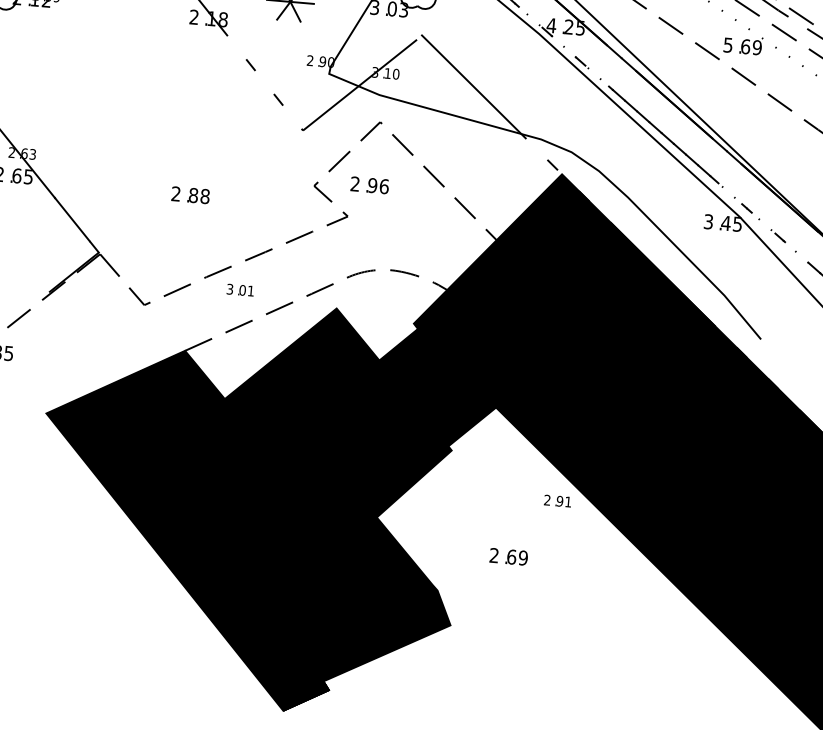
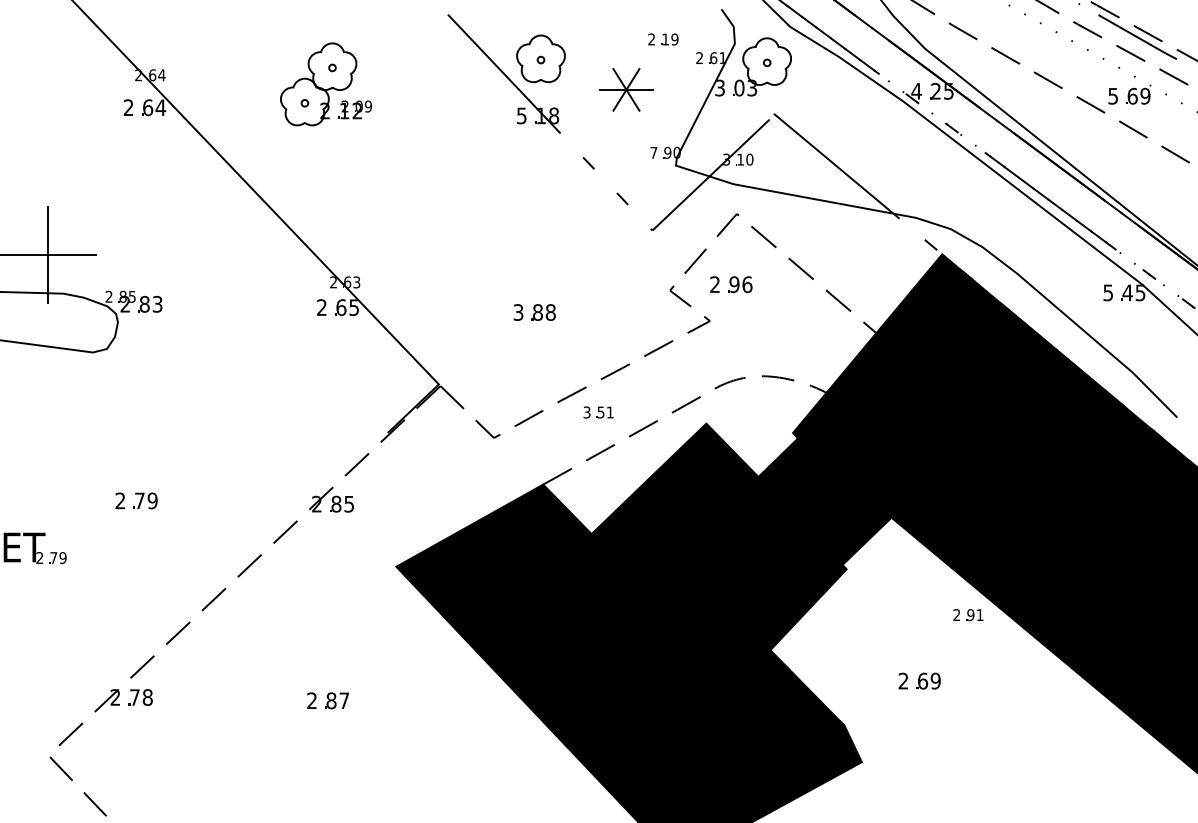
text: (194, 16) -> (521, 115), 2 -> 5
text: (309, 60) -> (653, 152), 2 -> 7
text: (176, 194) -> (518, 312), 2 -> 3
text: (708, 221) -> (1108, 292), 3 -> 5
text: (242, 290) -> (600, 412), 01 -> 51

